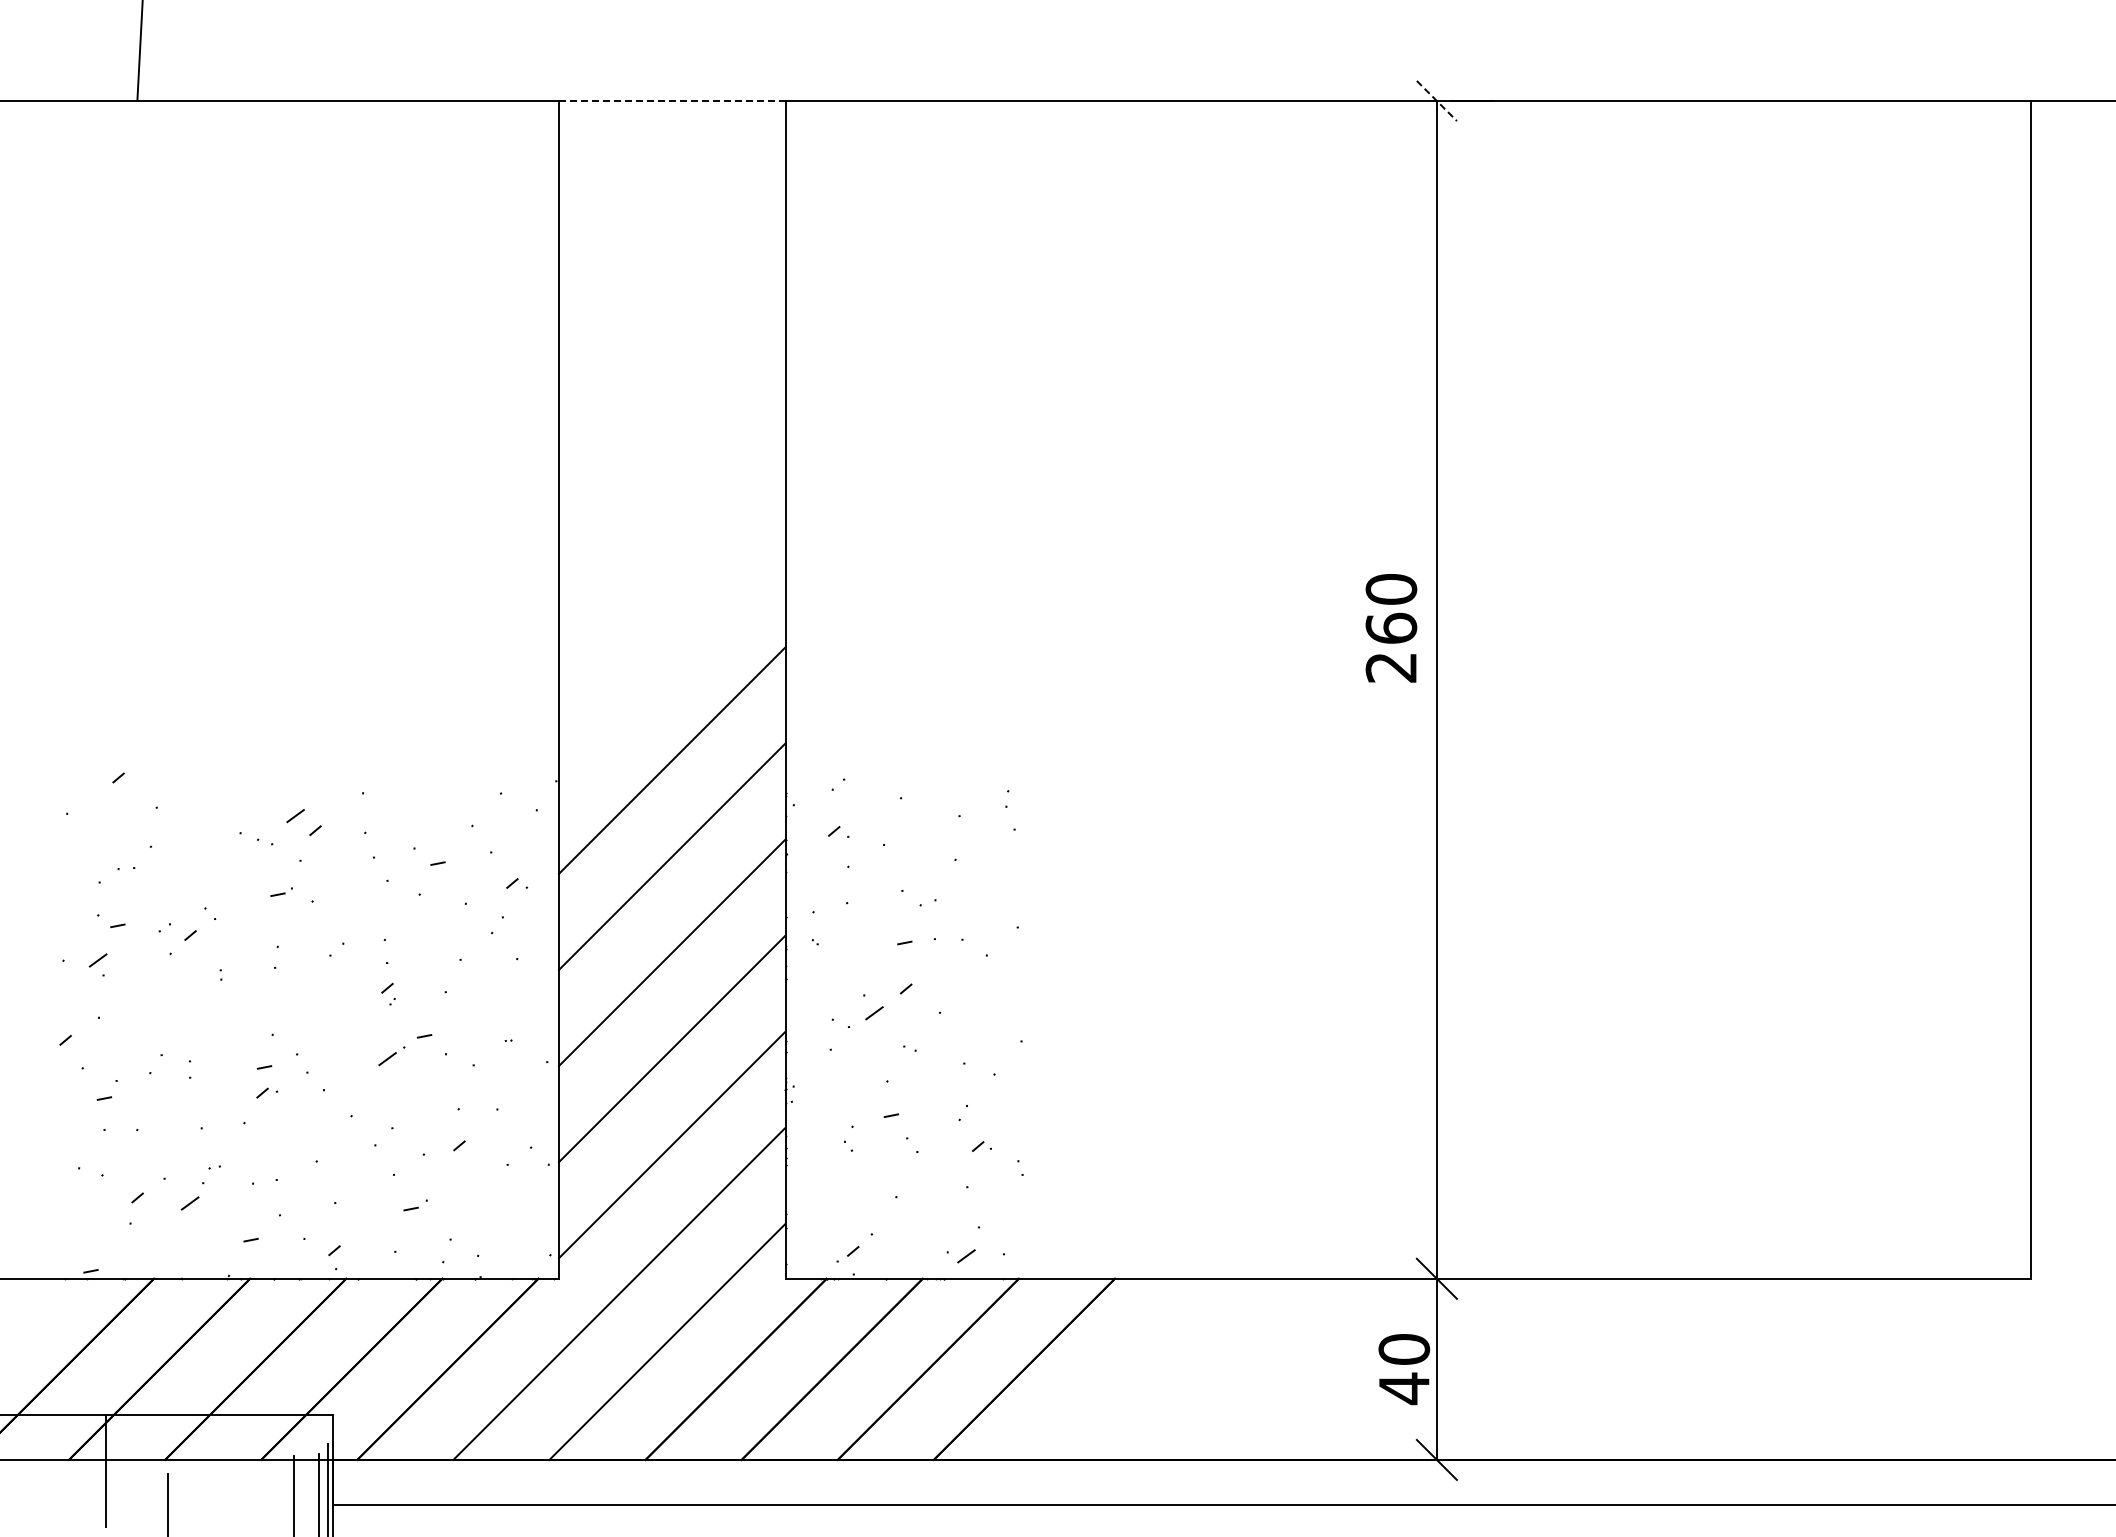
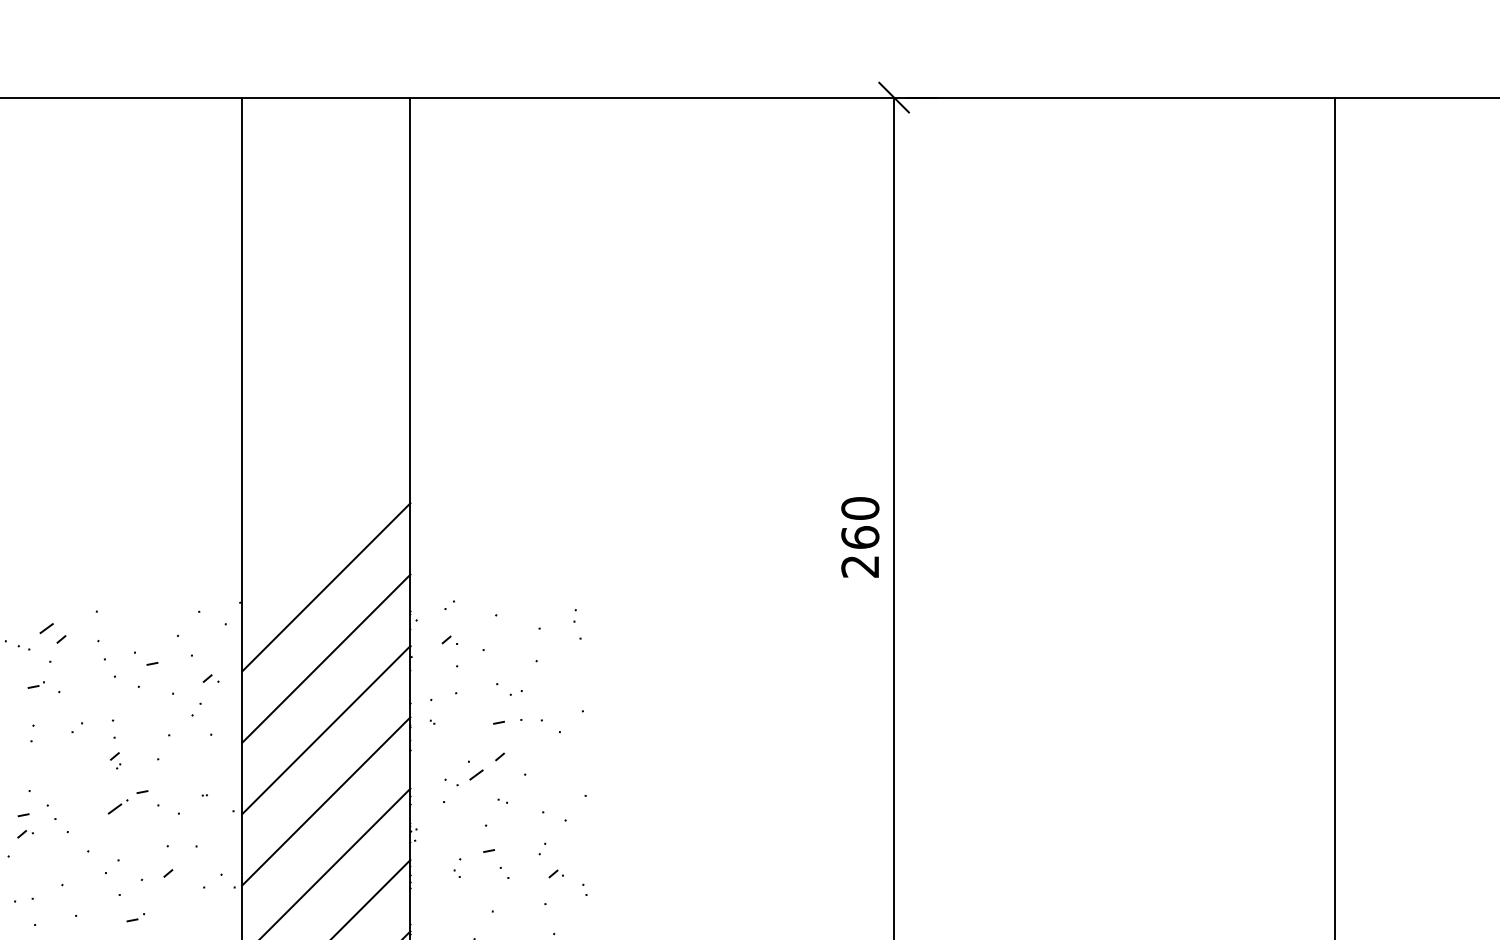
line: (672, 101) -> (326, 98), dashed -> solid
line: (1437, 101) -> (894, 98), dashed -> solid
text: (1391, 628) -> (860, 537), moved

